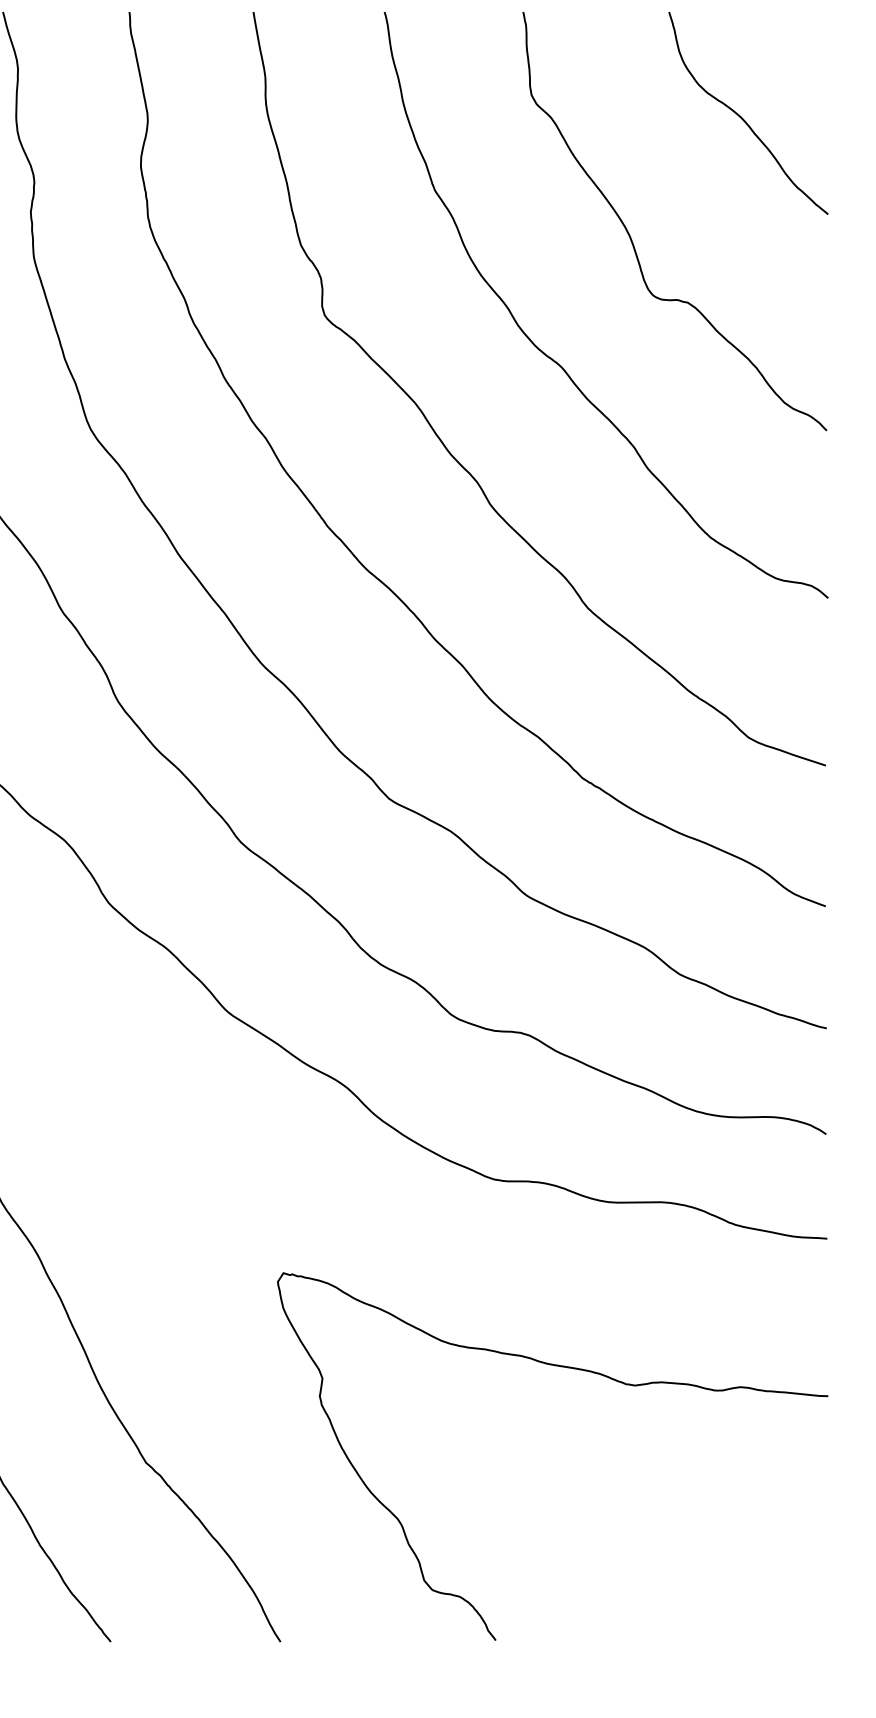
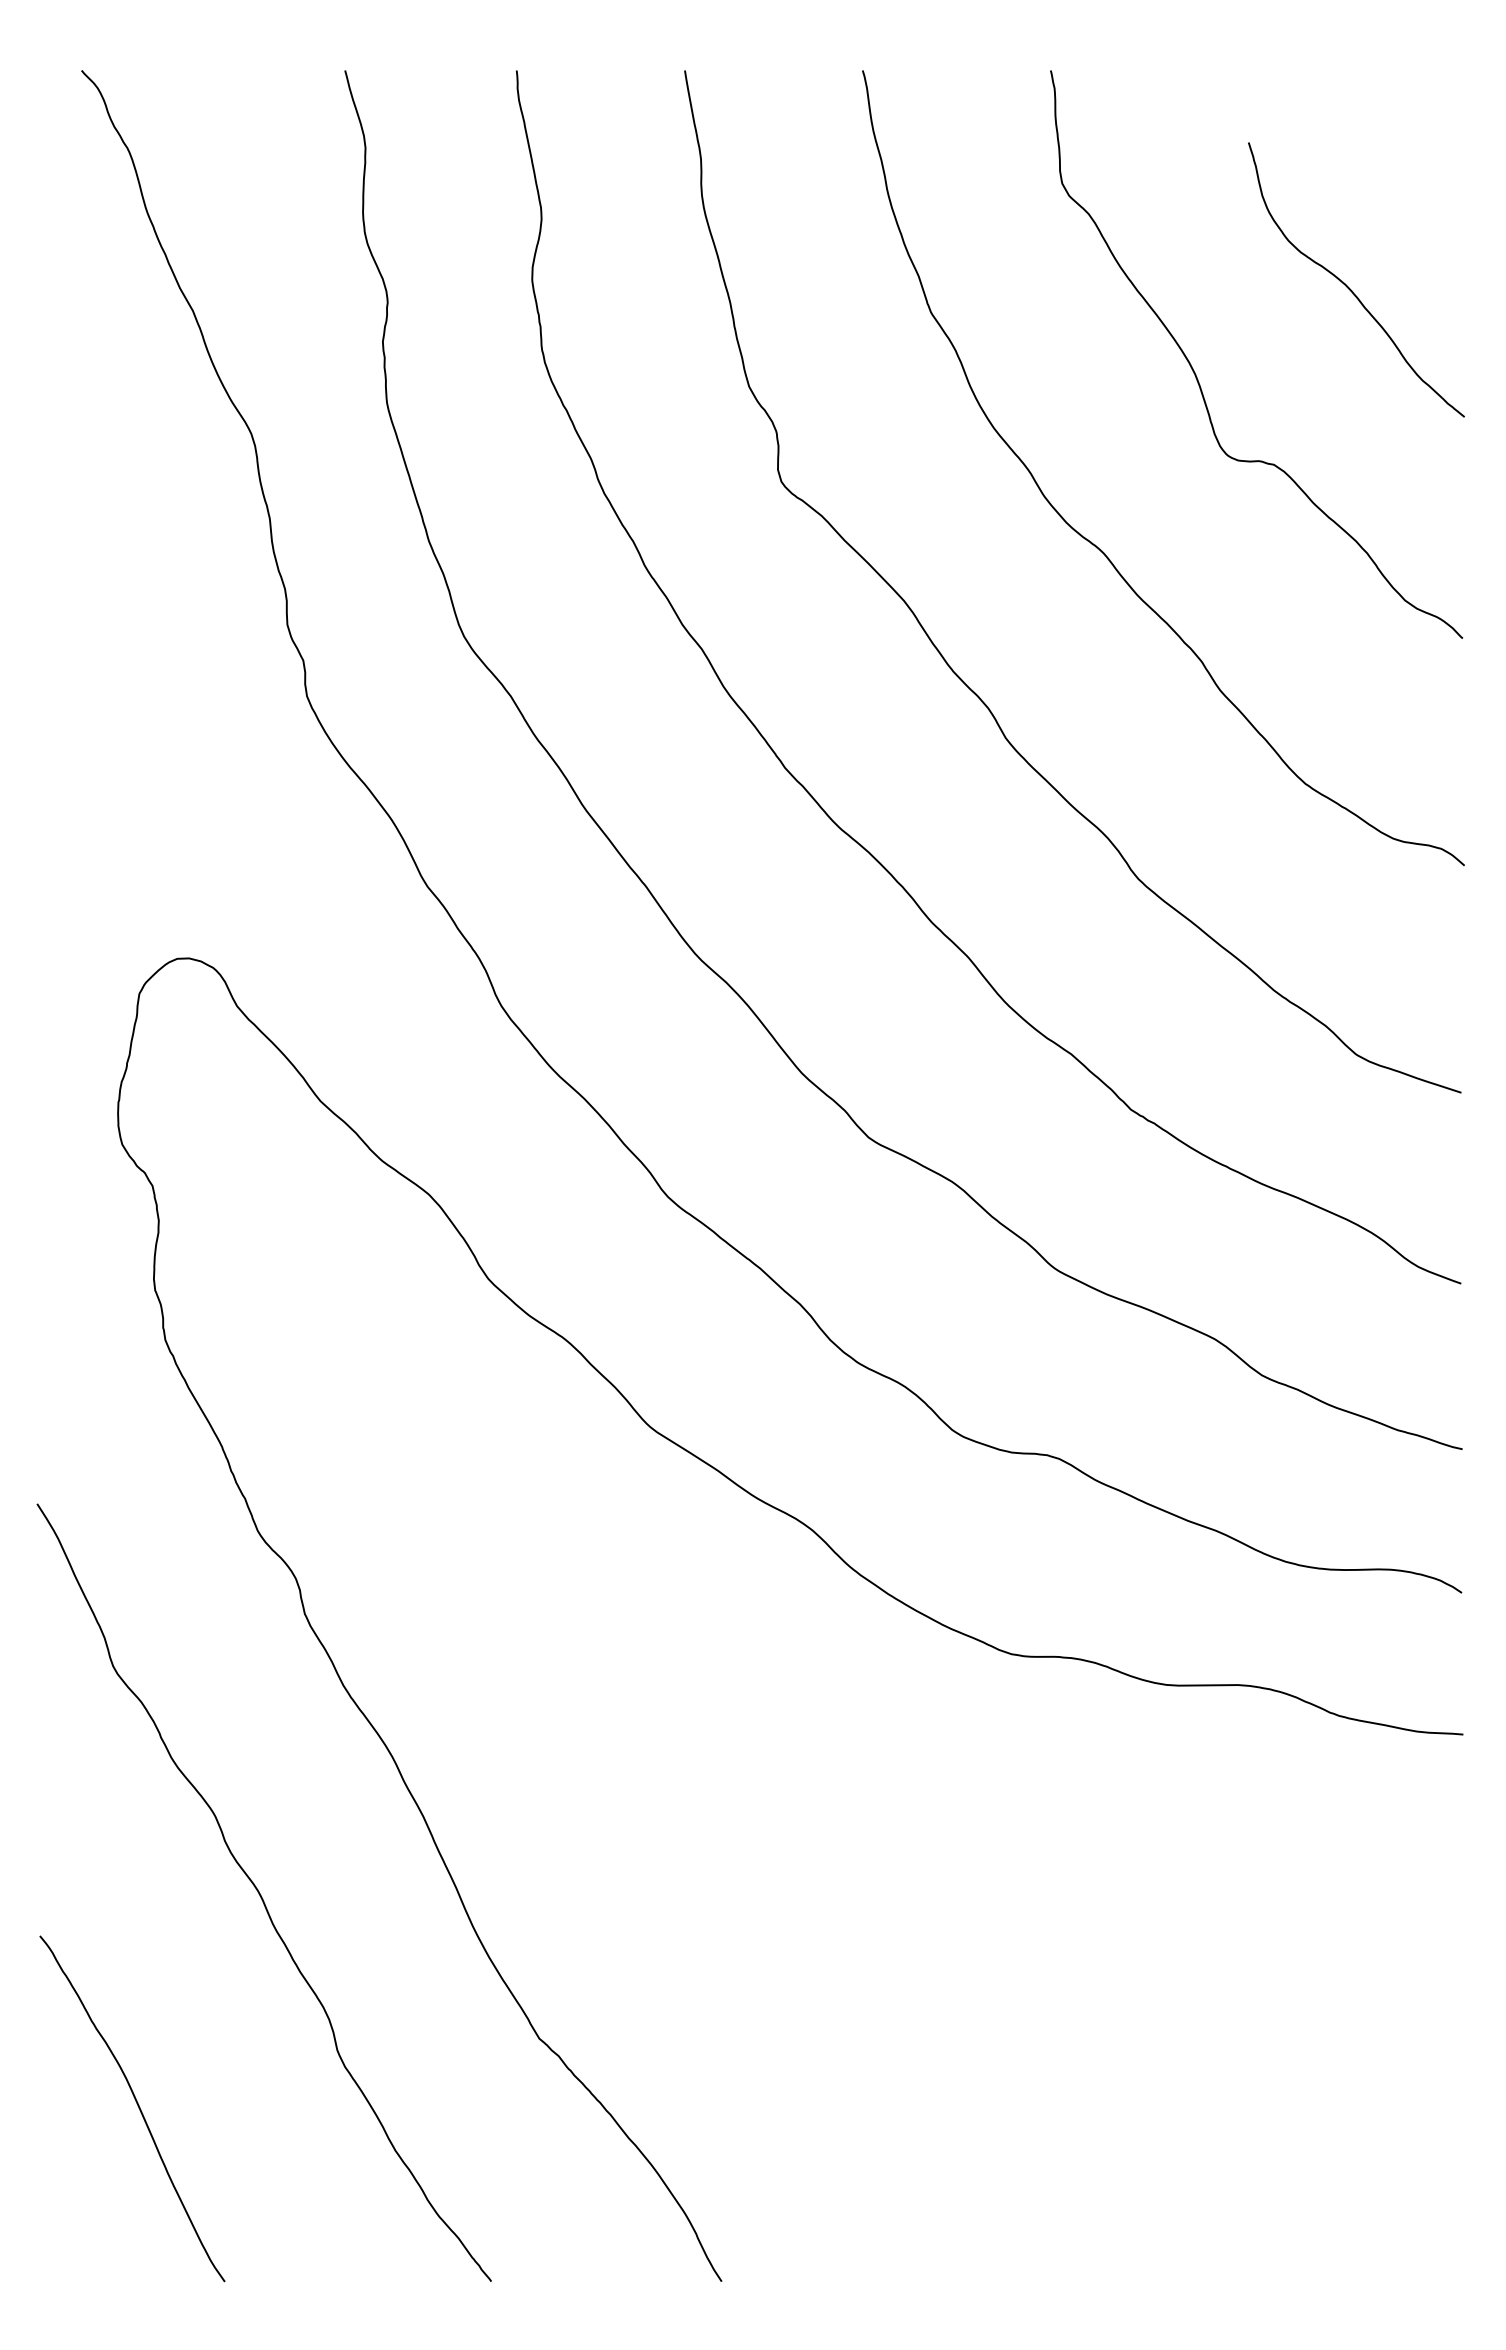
curve: (742, 118) -> (1348, 286), moved
curve: (565, 1367) -> (1107, 1909), removed

